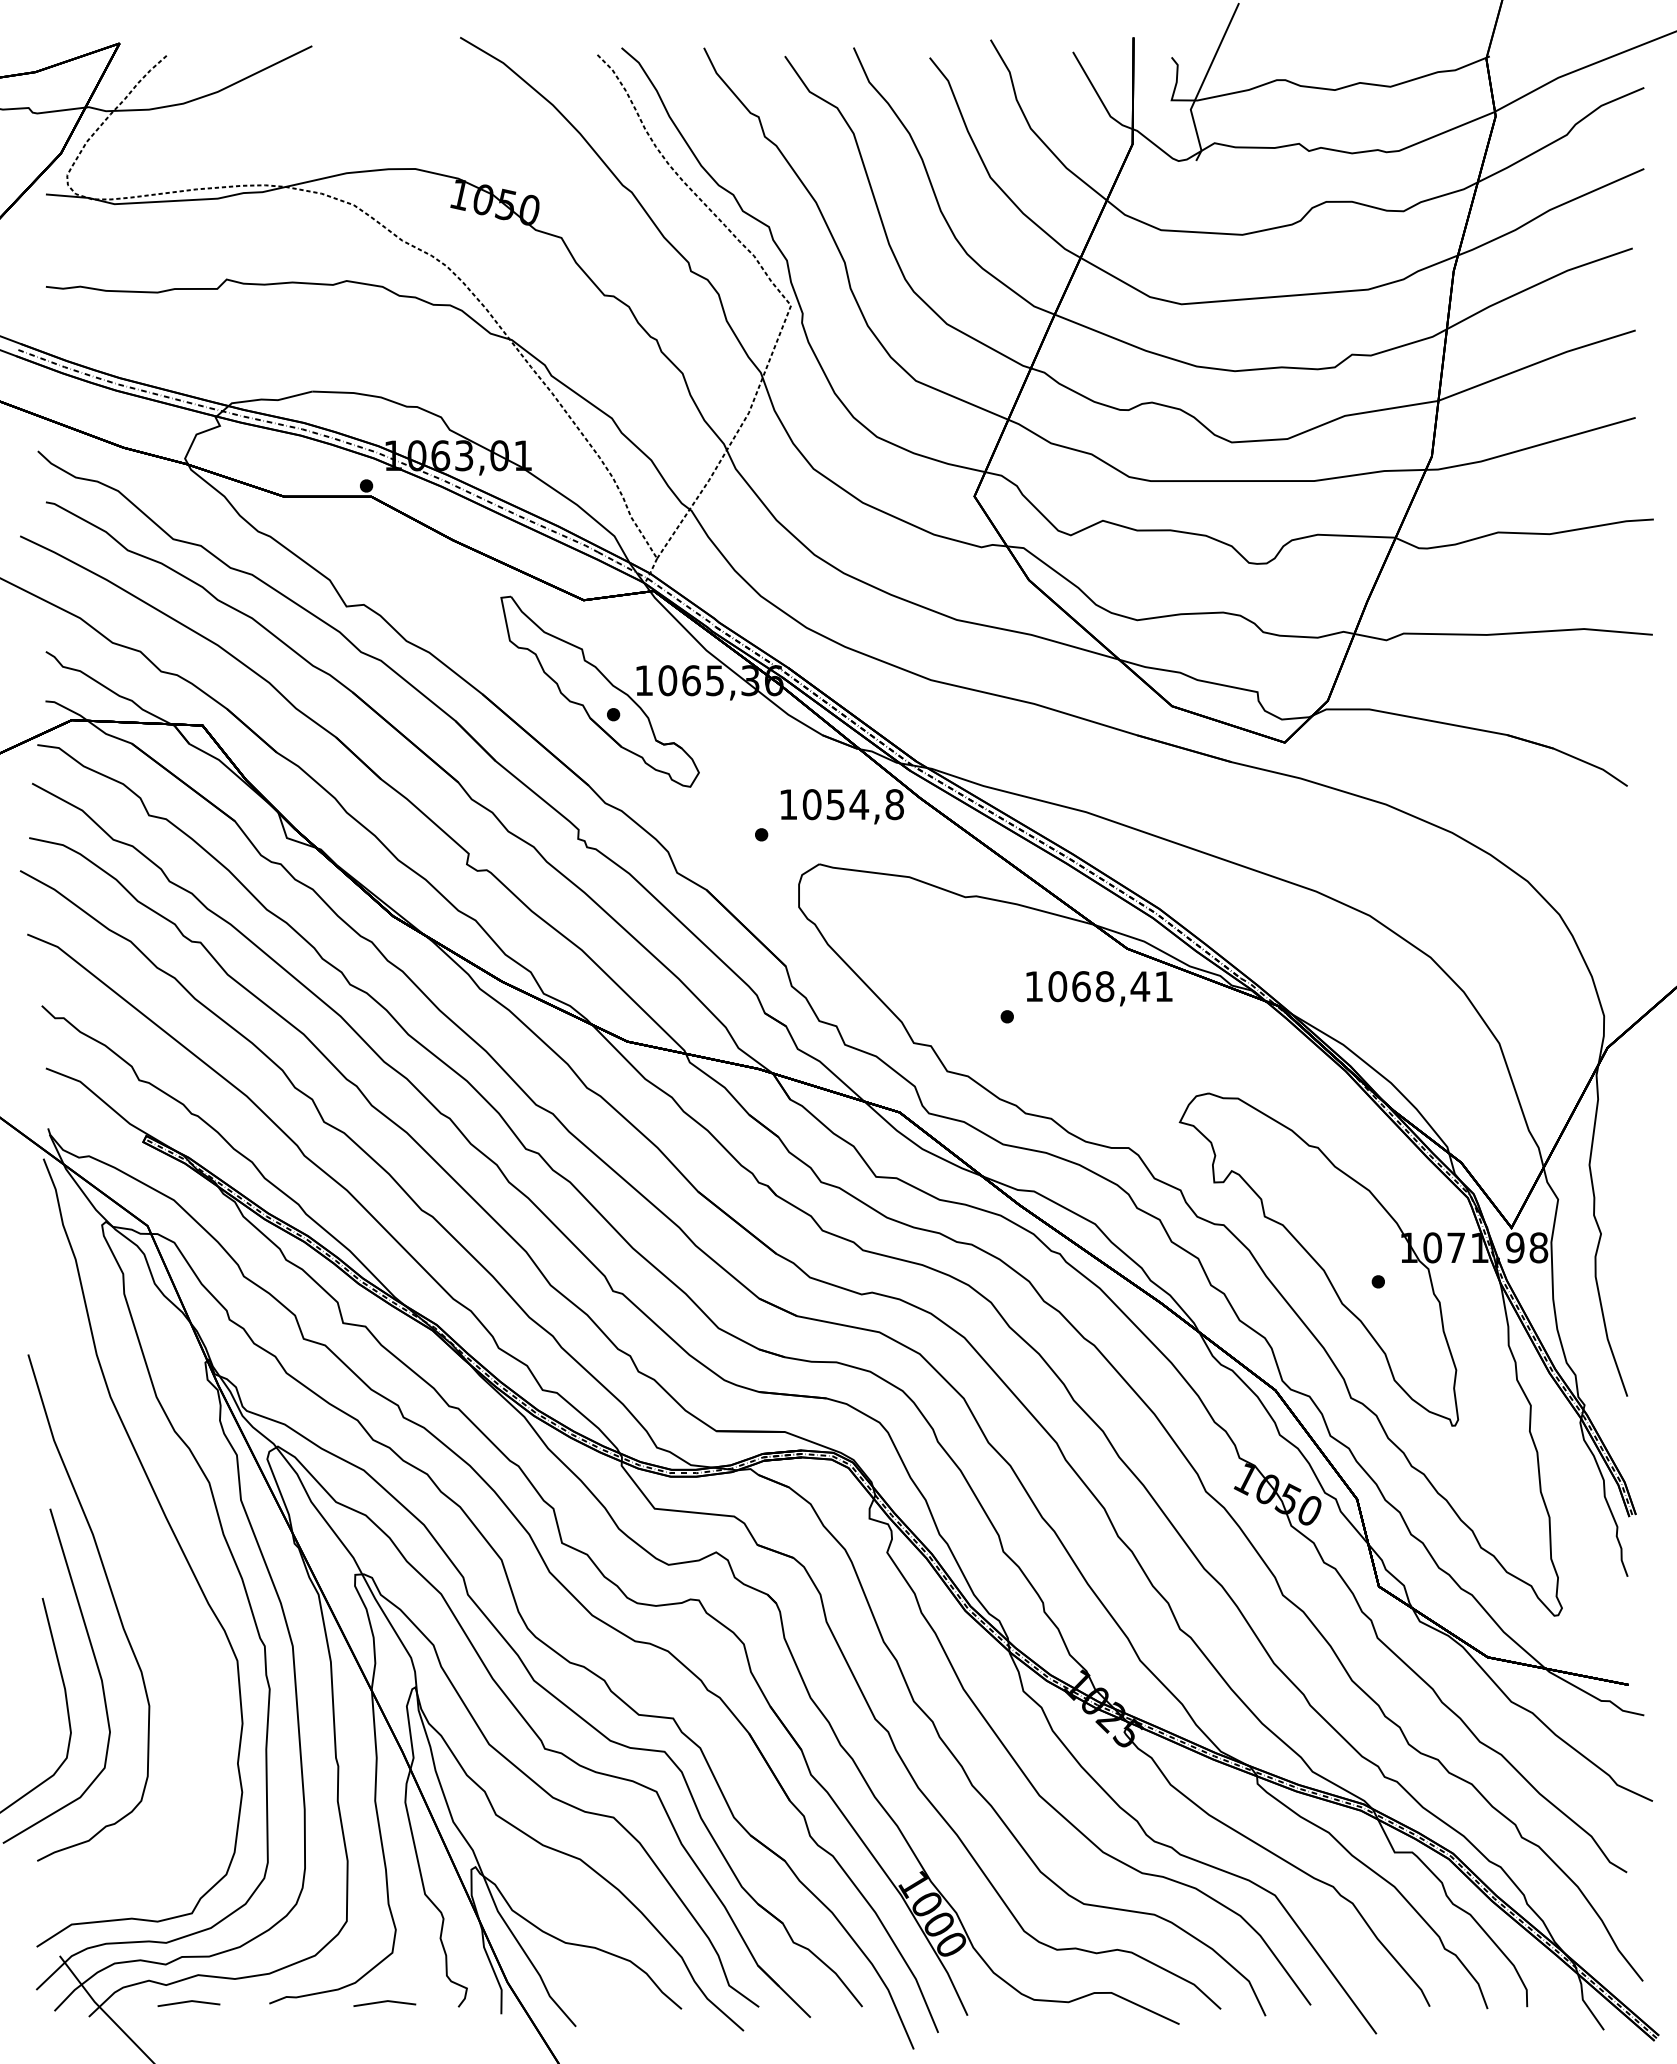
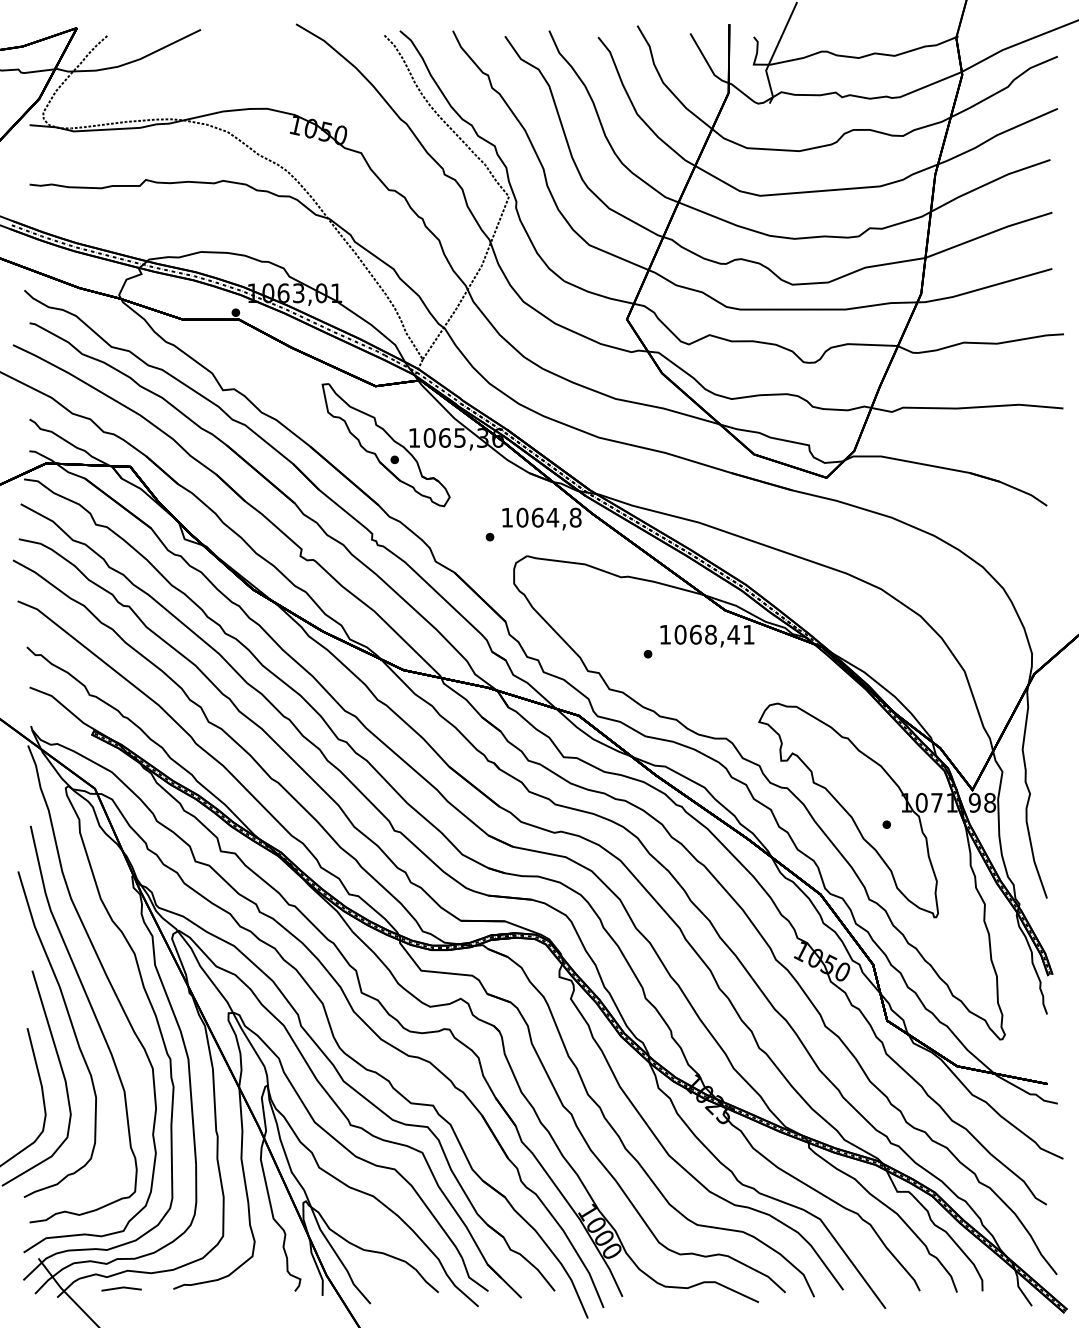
text: (835, 804) -> (537, 517), 1054,8 -> 1064,8
curve: (148, 1584) -> (95, 1019), added
line: (384, 2002) -> (247, 1288), removed

